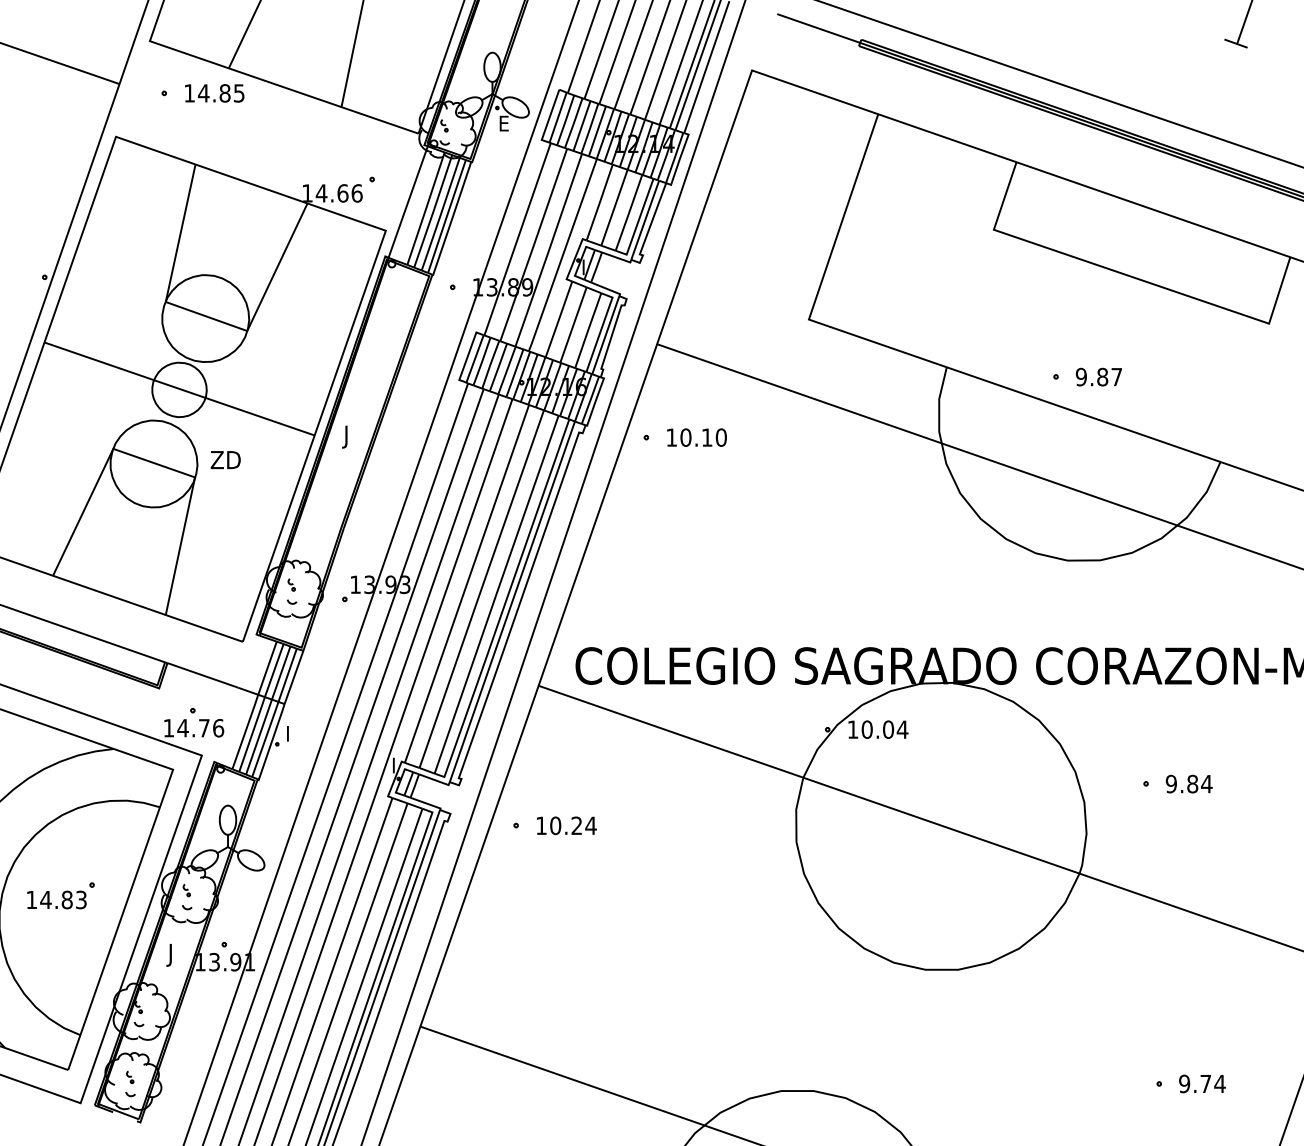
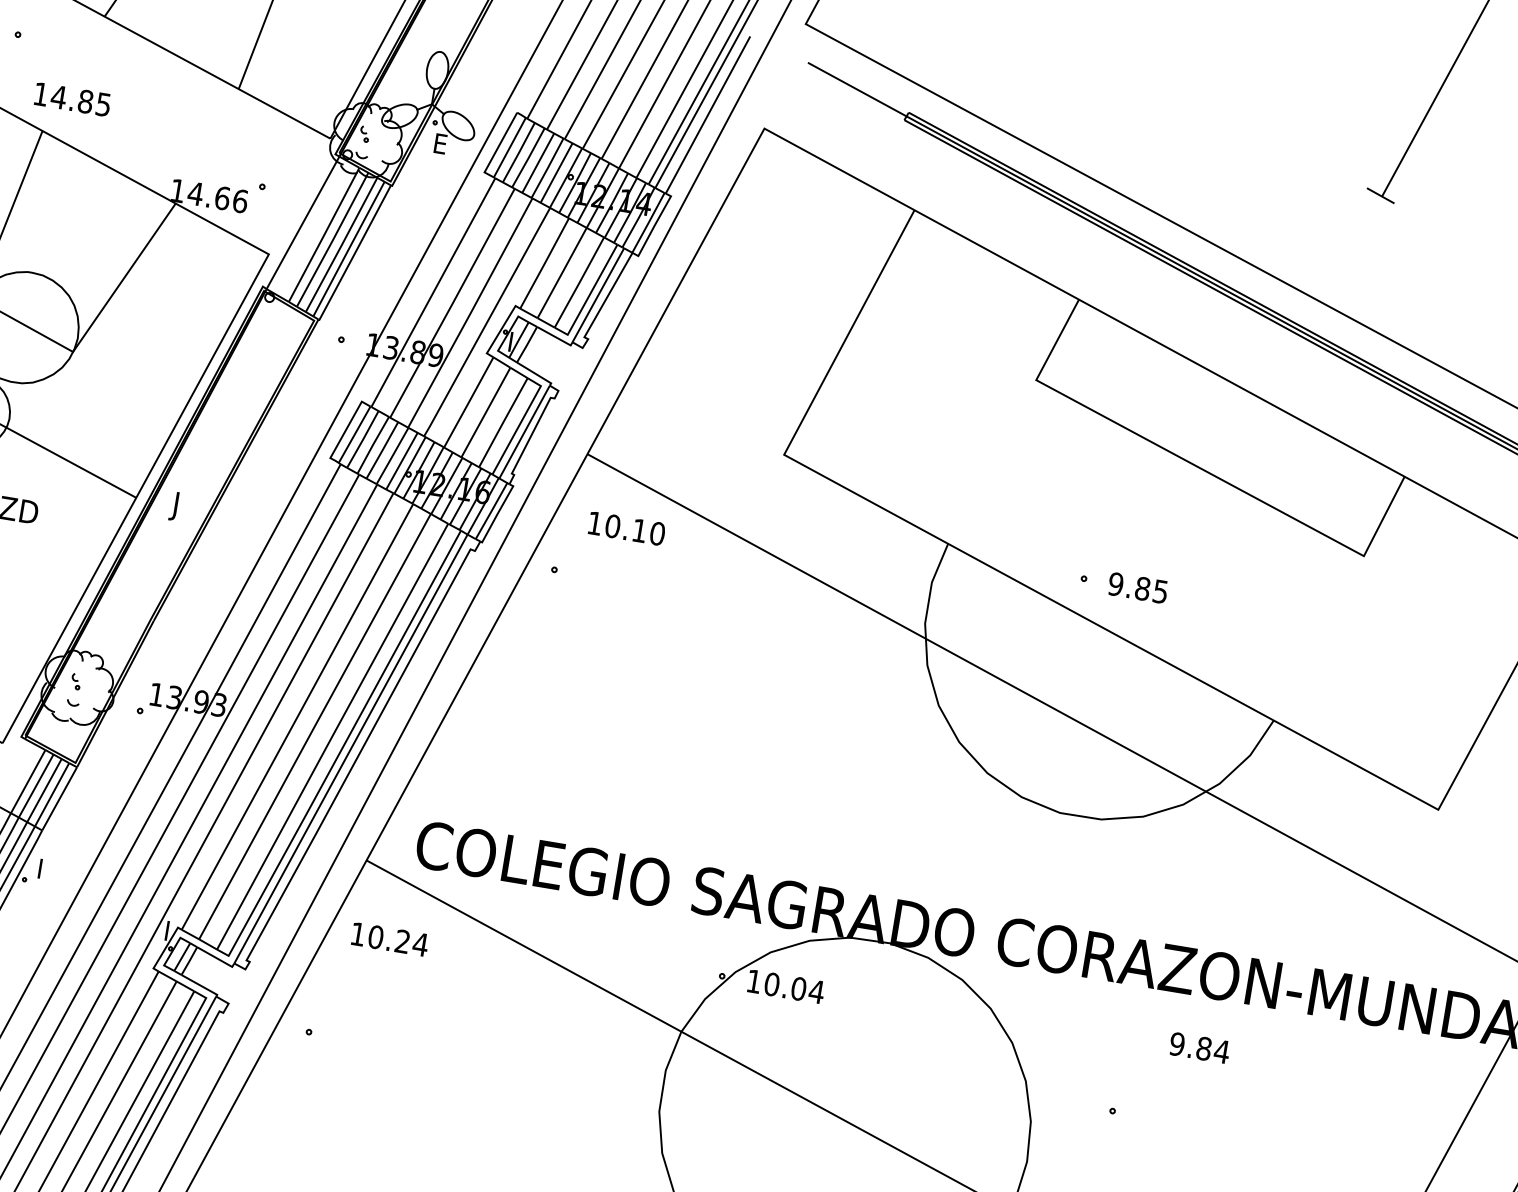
text: (214, 93) -> (72, 99), moved
text: (1116, 377) -> (1160, 592), 9.87 -> 9.85
text: (696, 437) -> (626, 528), moved
text: (1188, 783) -> (1198, 1047), moved
text: (566, 825) -> (389, 939), moved

